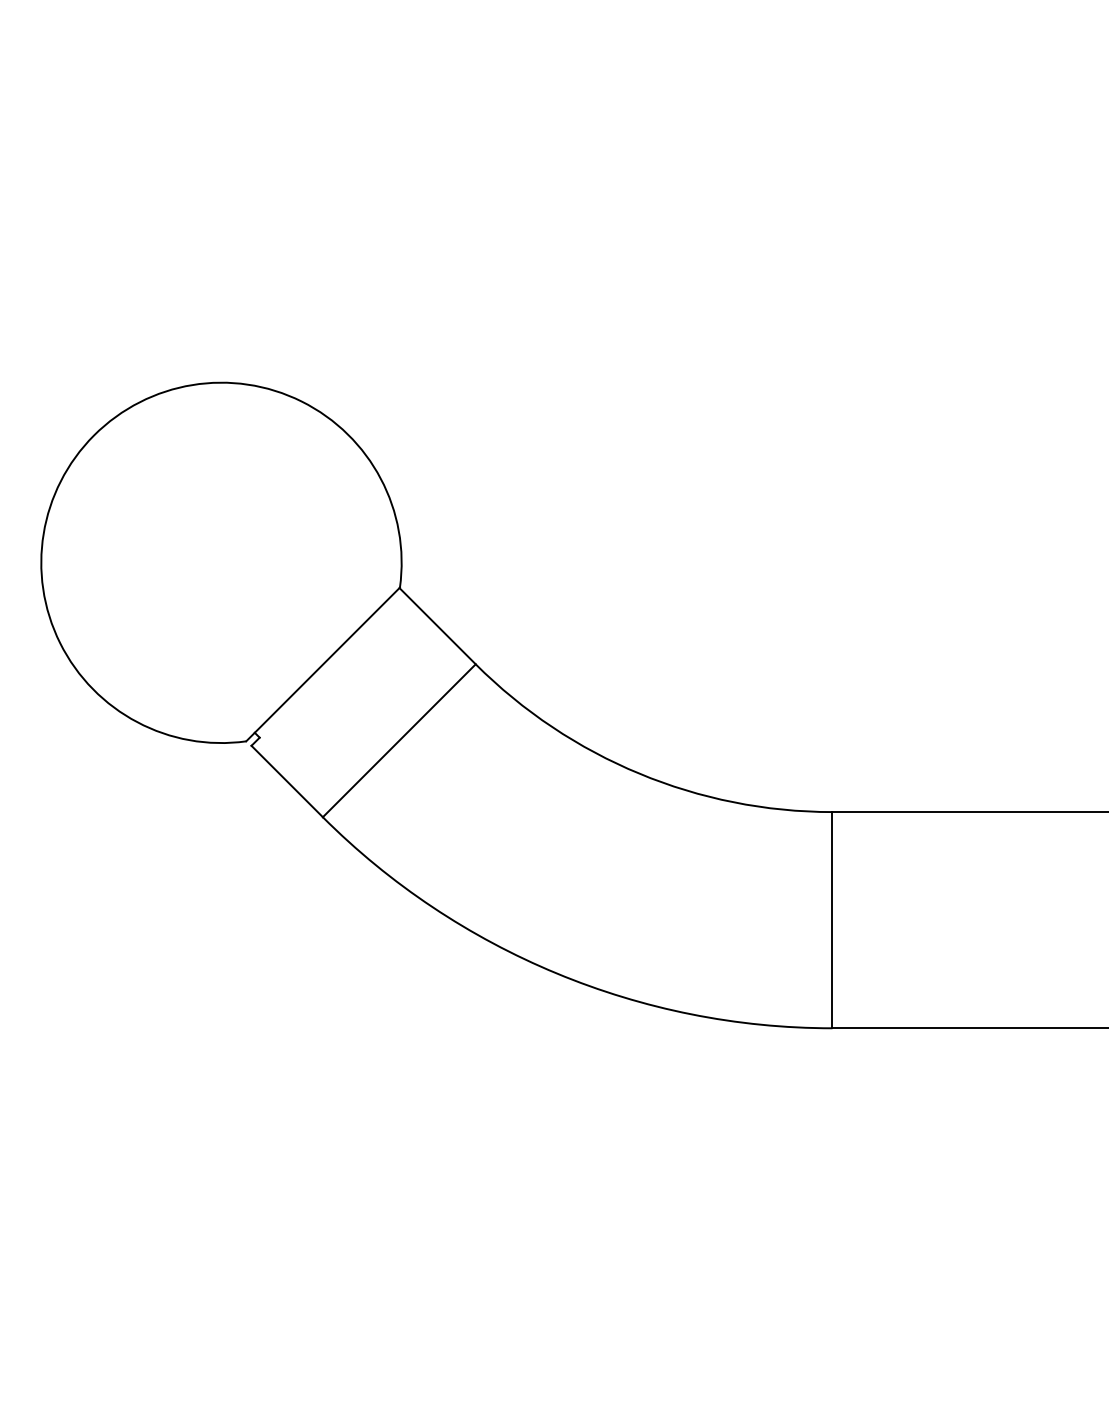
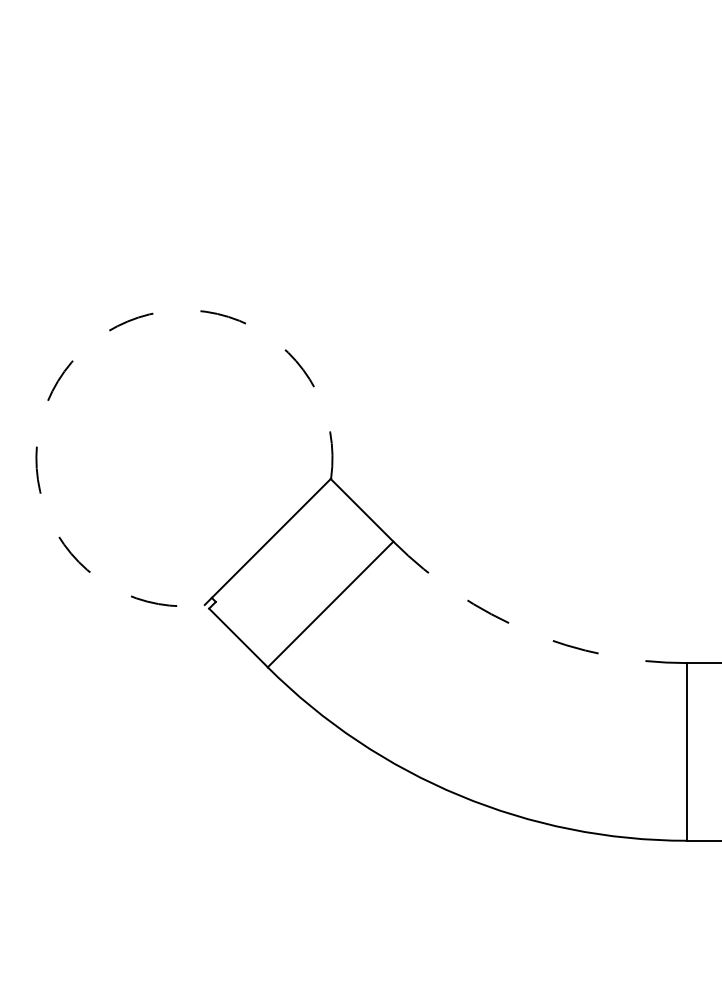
arc: (94, 435) -> (80, 353), solid -> dashed
arc: (639, 773) -> (527, 631), solid -> dashed

